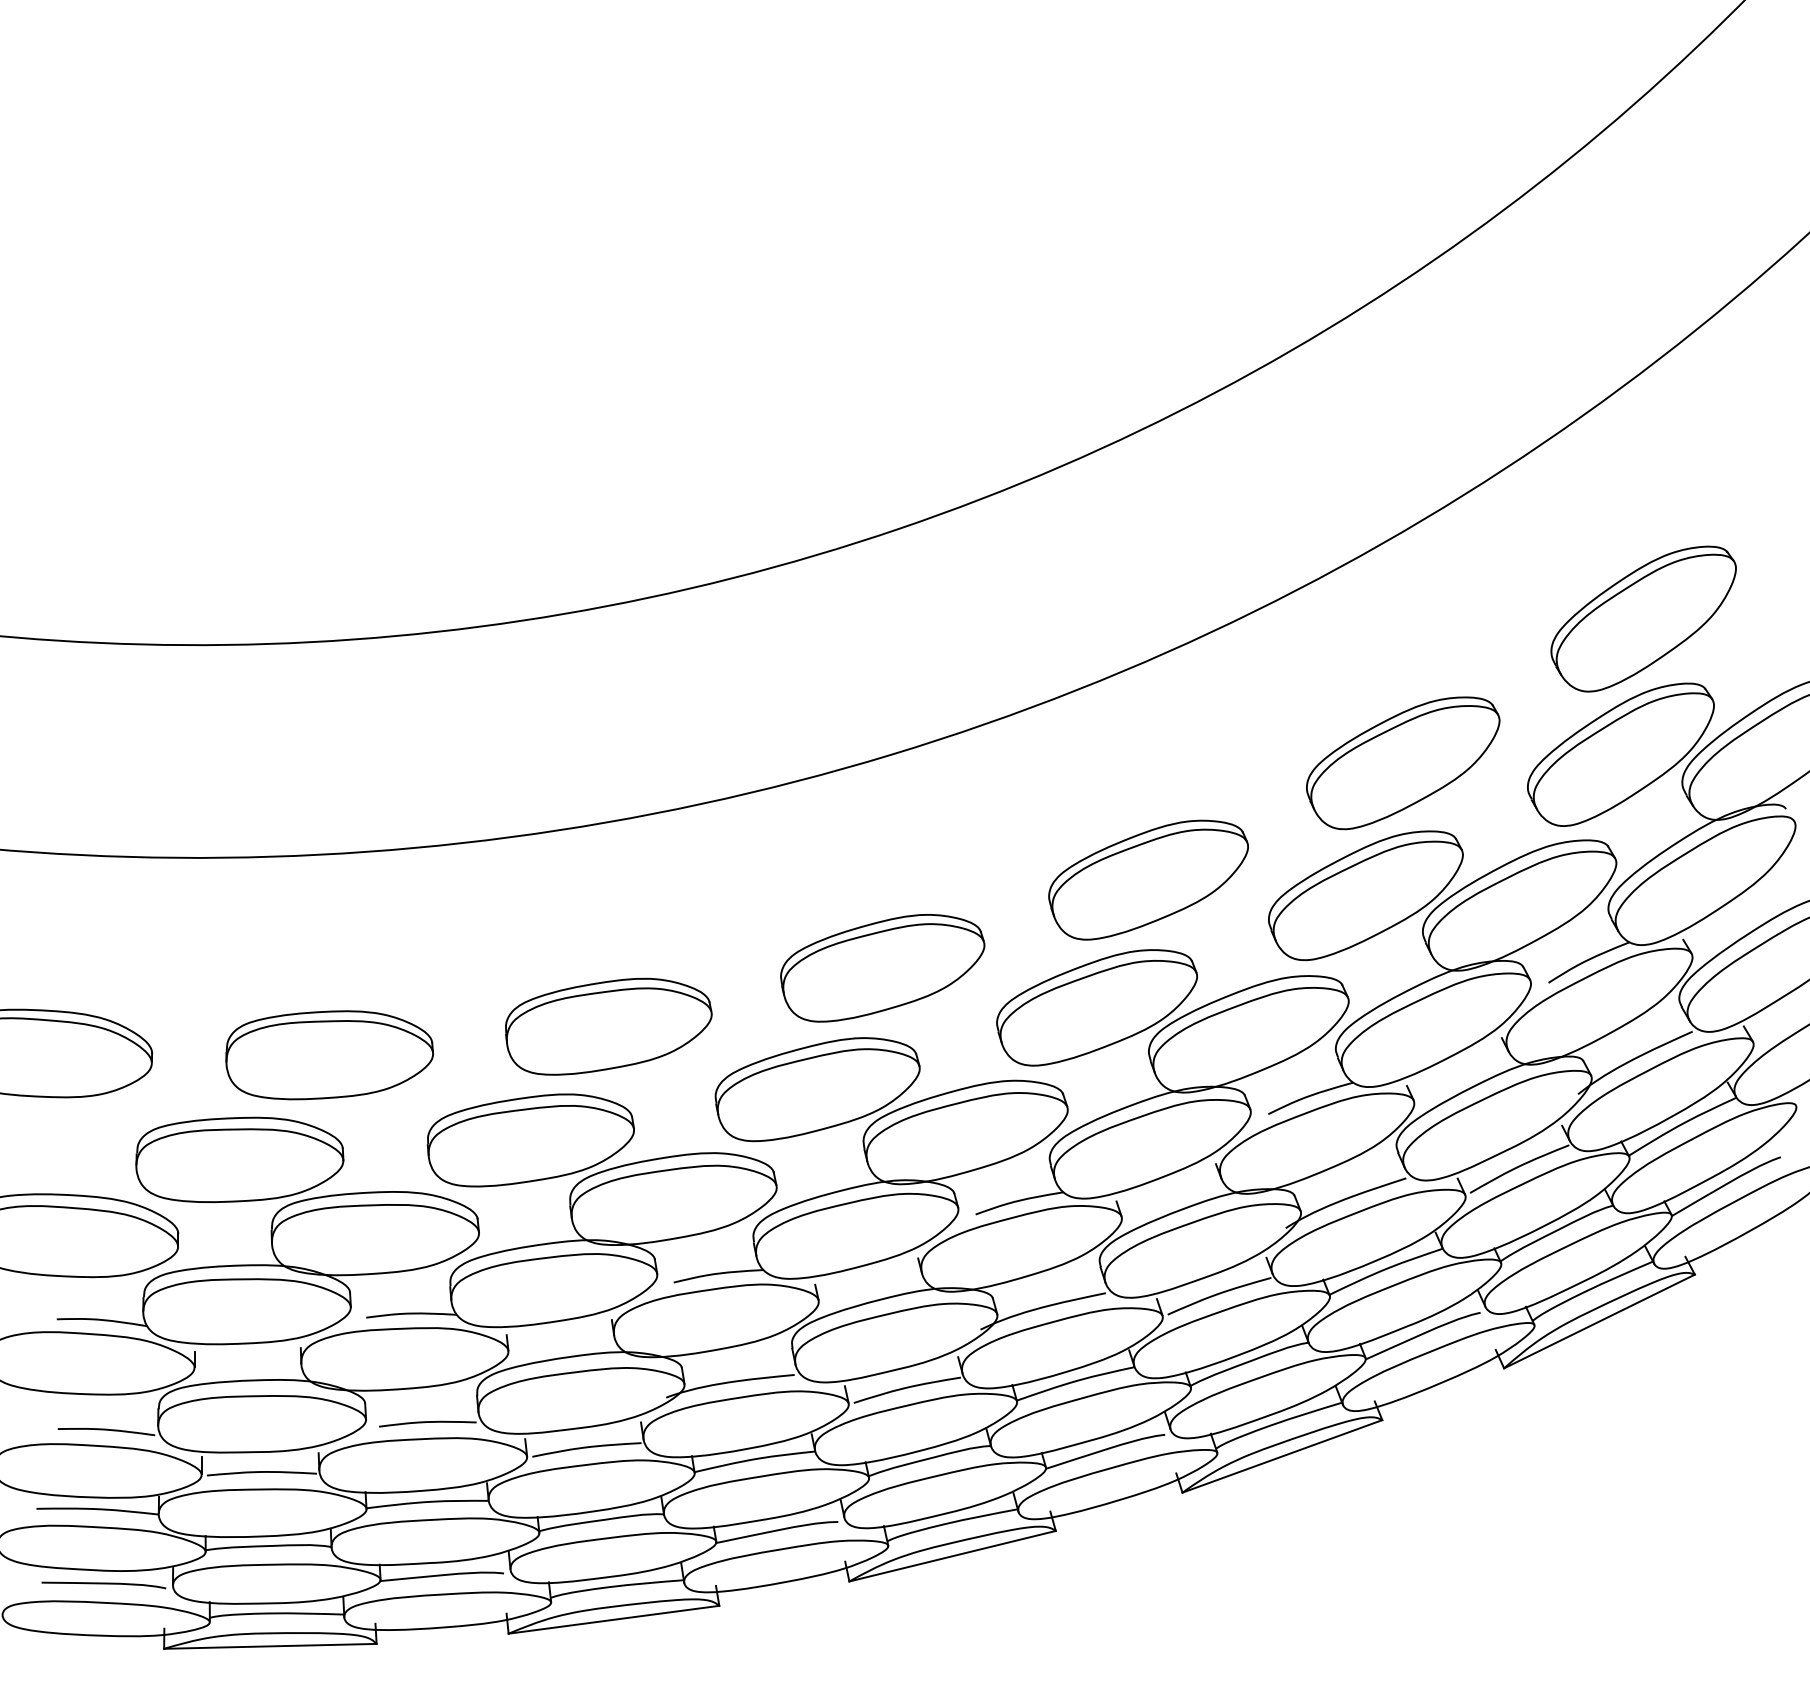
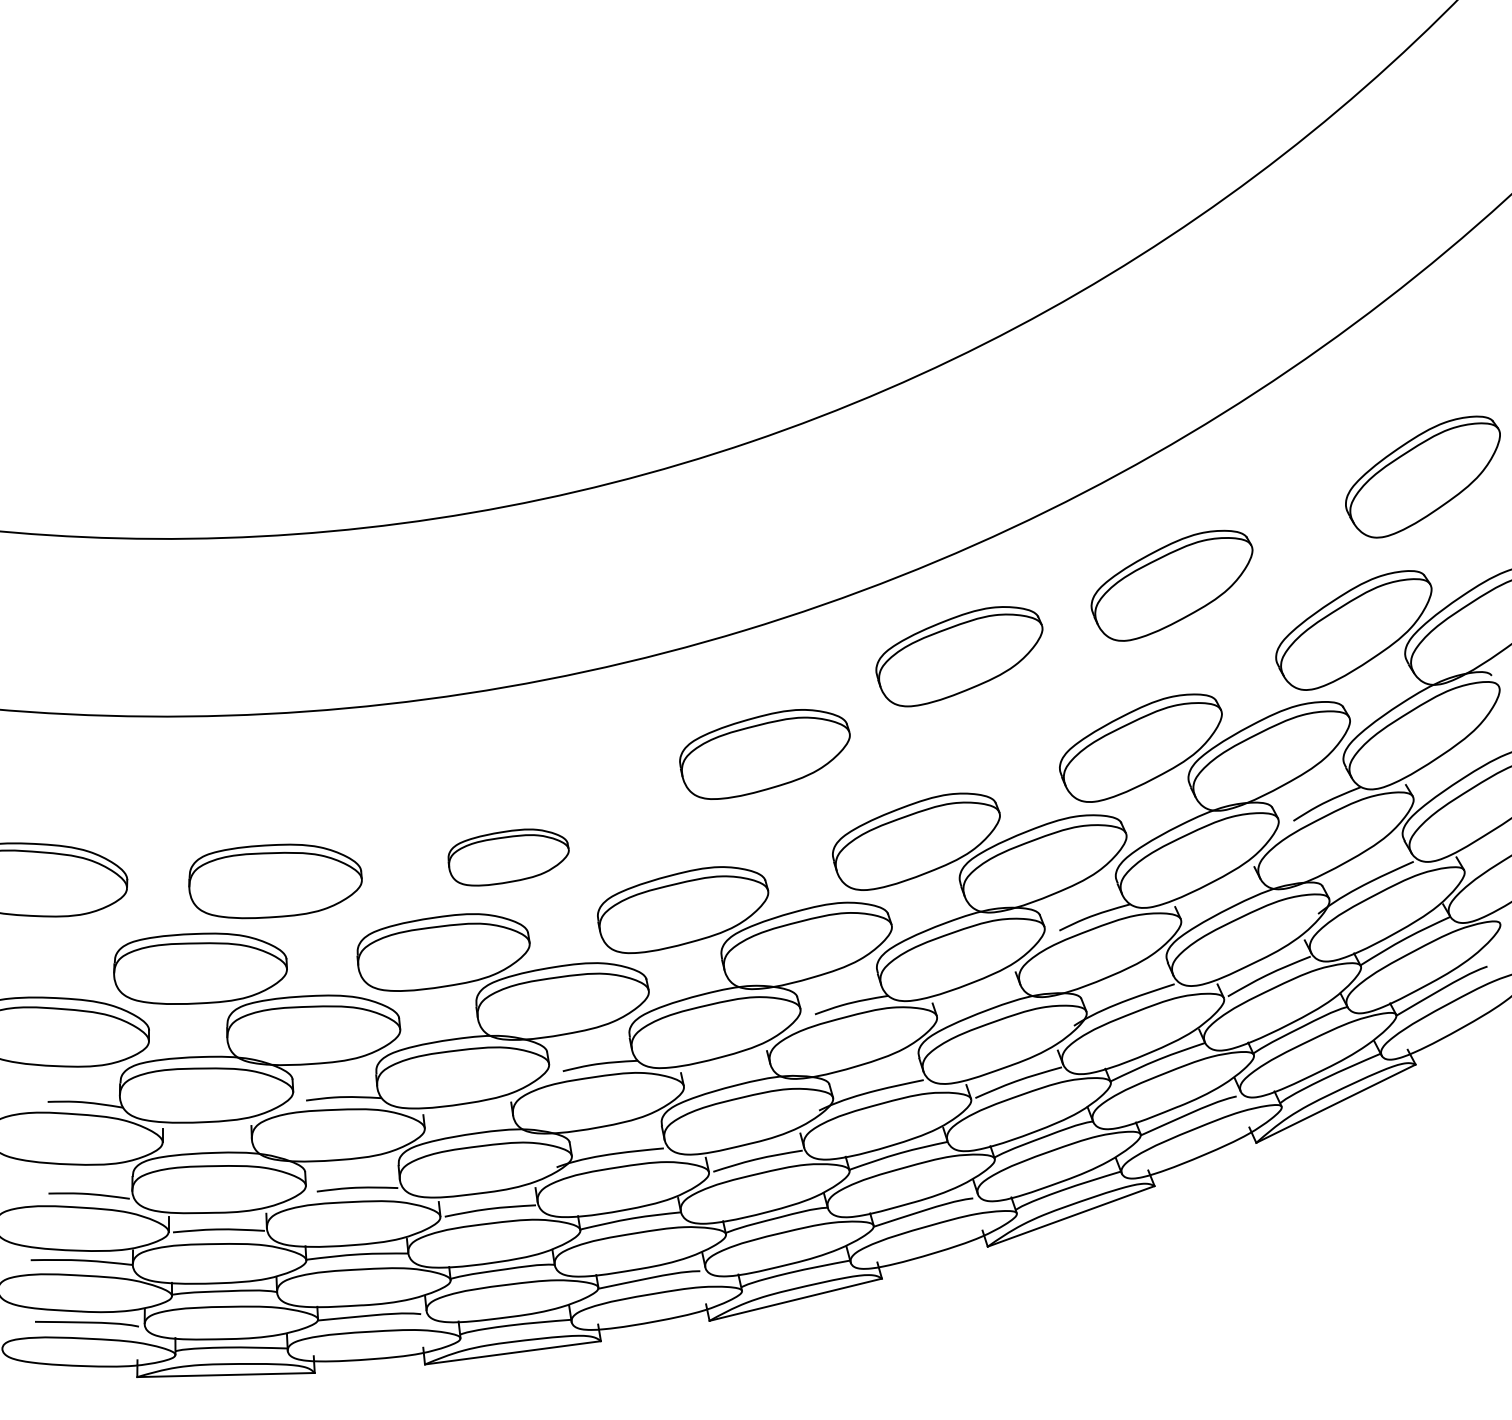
part: (1643, 618) -> (1422, 476), moved
part: (1403, 763) -> (1172, 585), moved
part: (1148, 879) -> (959, 656), moved
part: (882, 968) -> (764, 754), moved
part: (608, 1026) -> (508, 857), size x0.7

